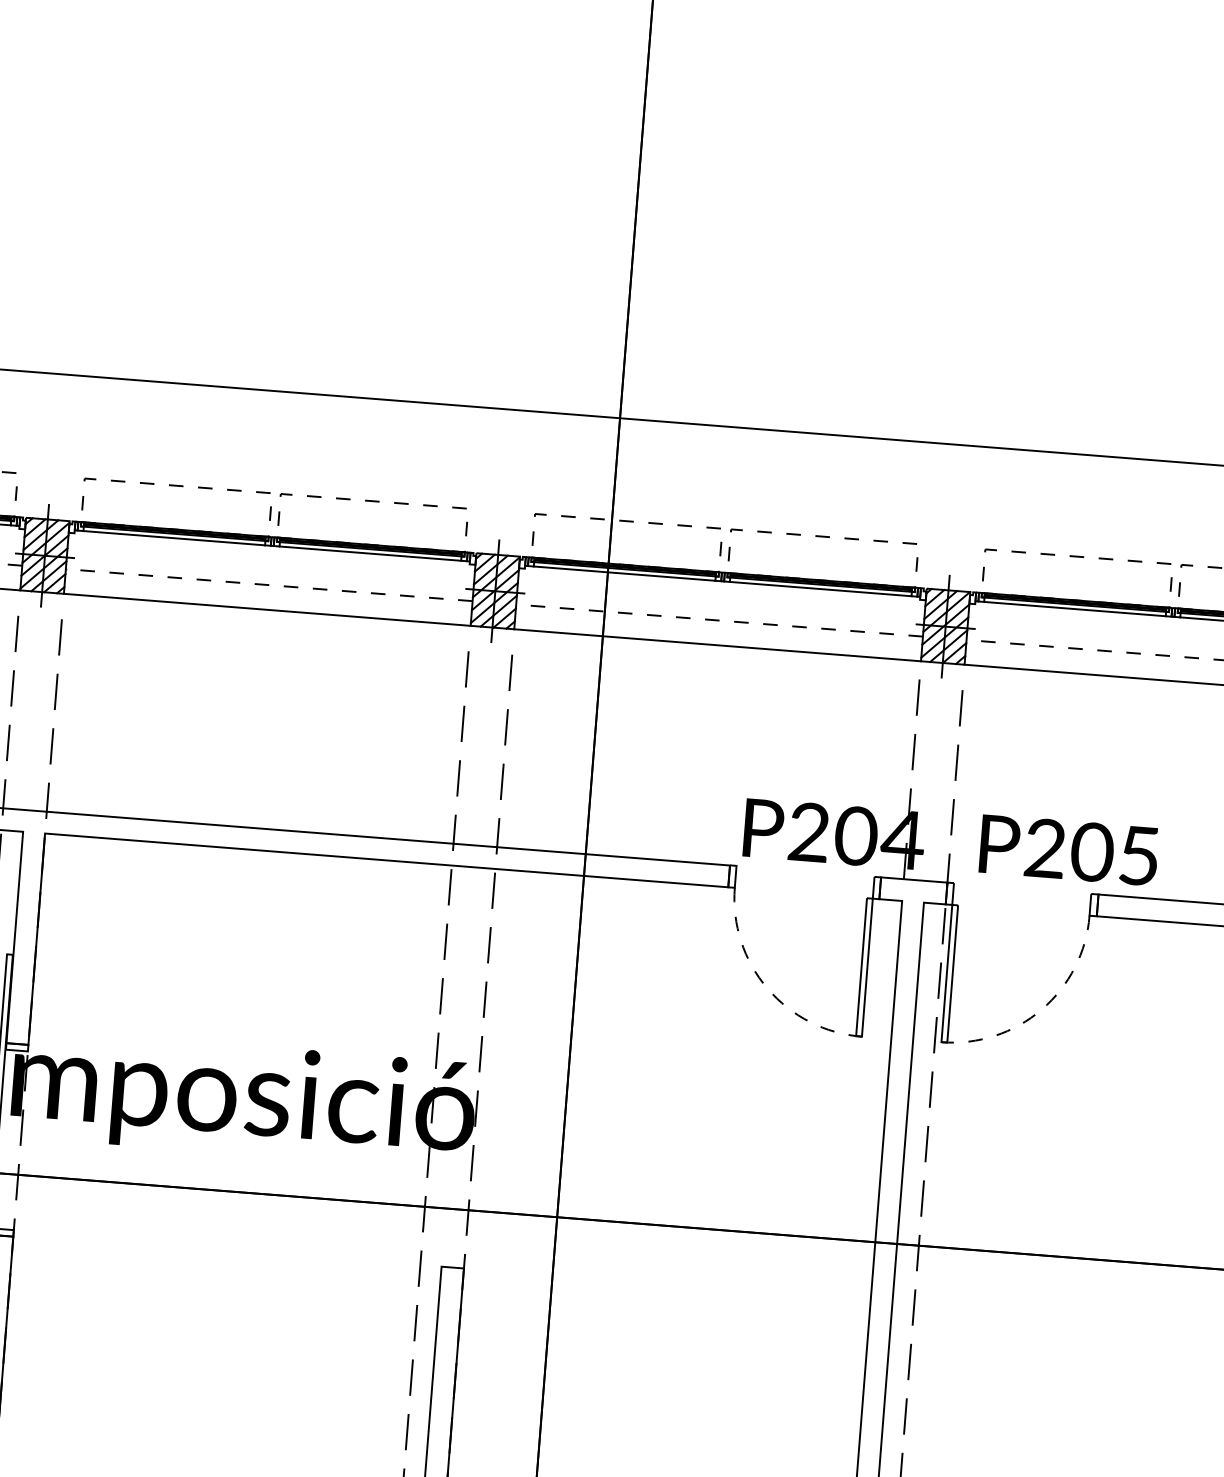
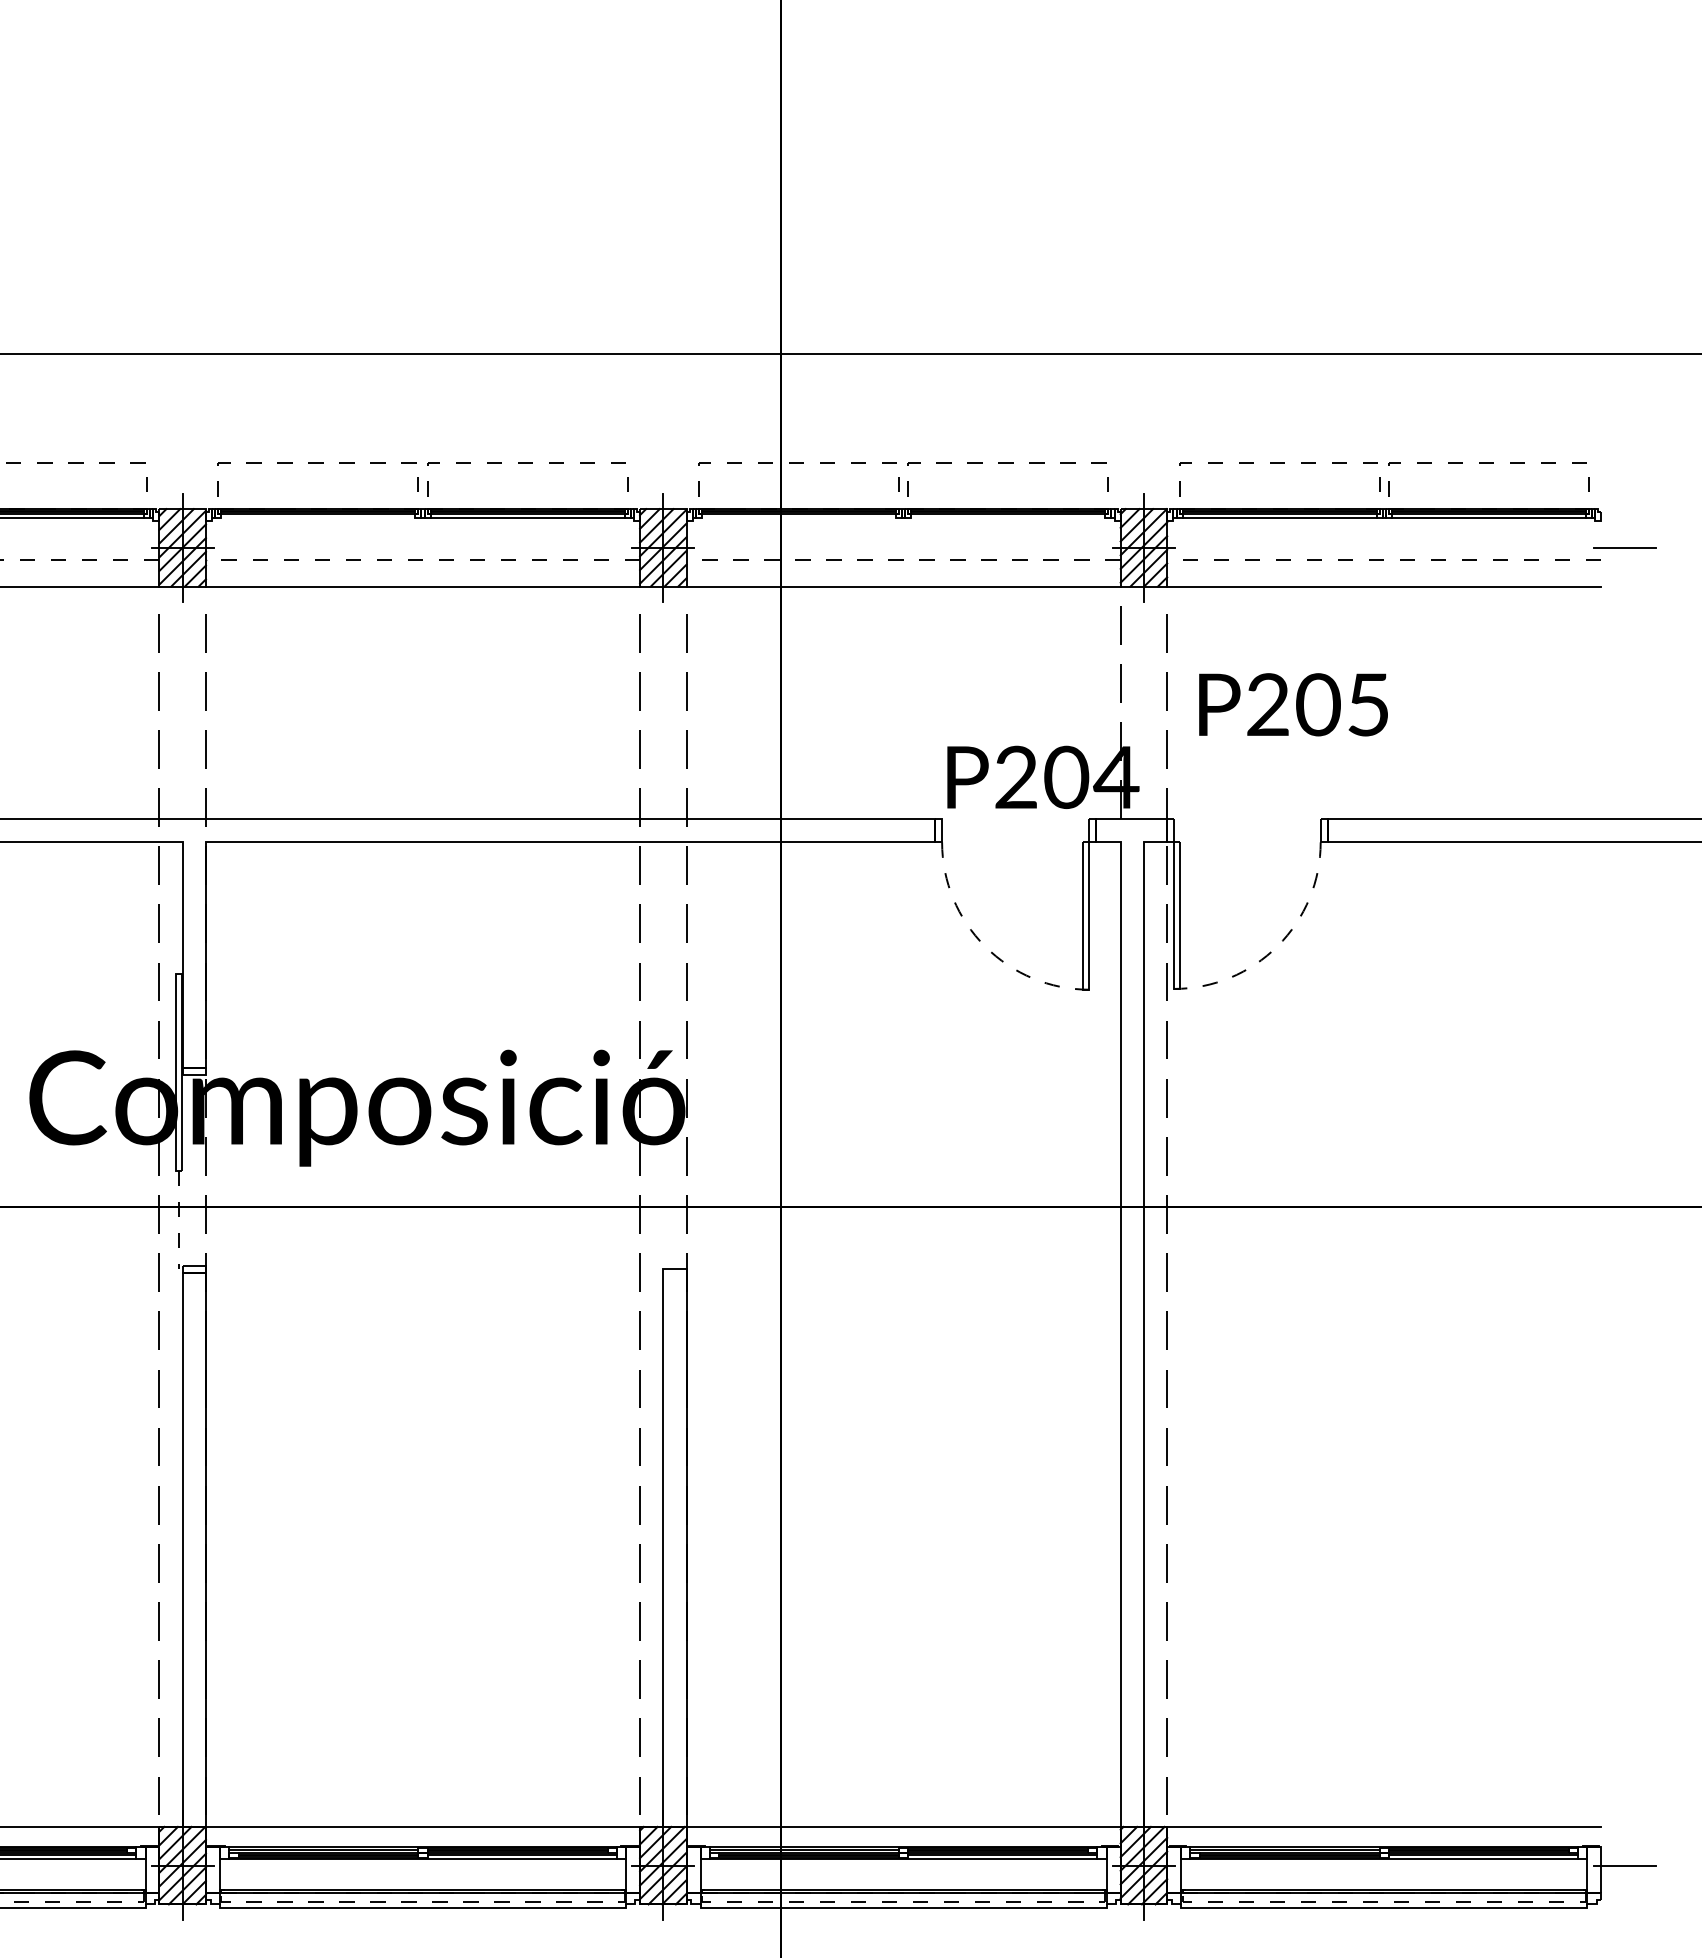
line: (174, 538) -> (318, 518), removed
line: (624, 573) -> (798, 518), removed
line: (820, 589) -> (1008, 518), removed
text: (1069, 850) -> (1293, 704), moved

